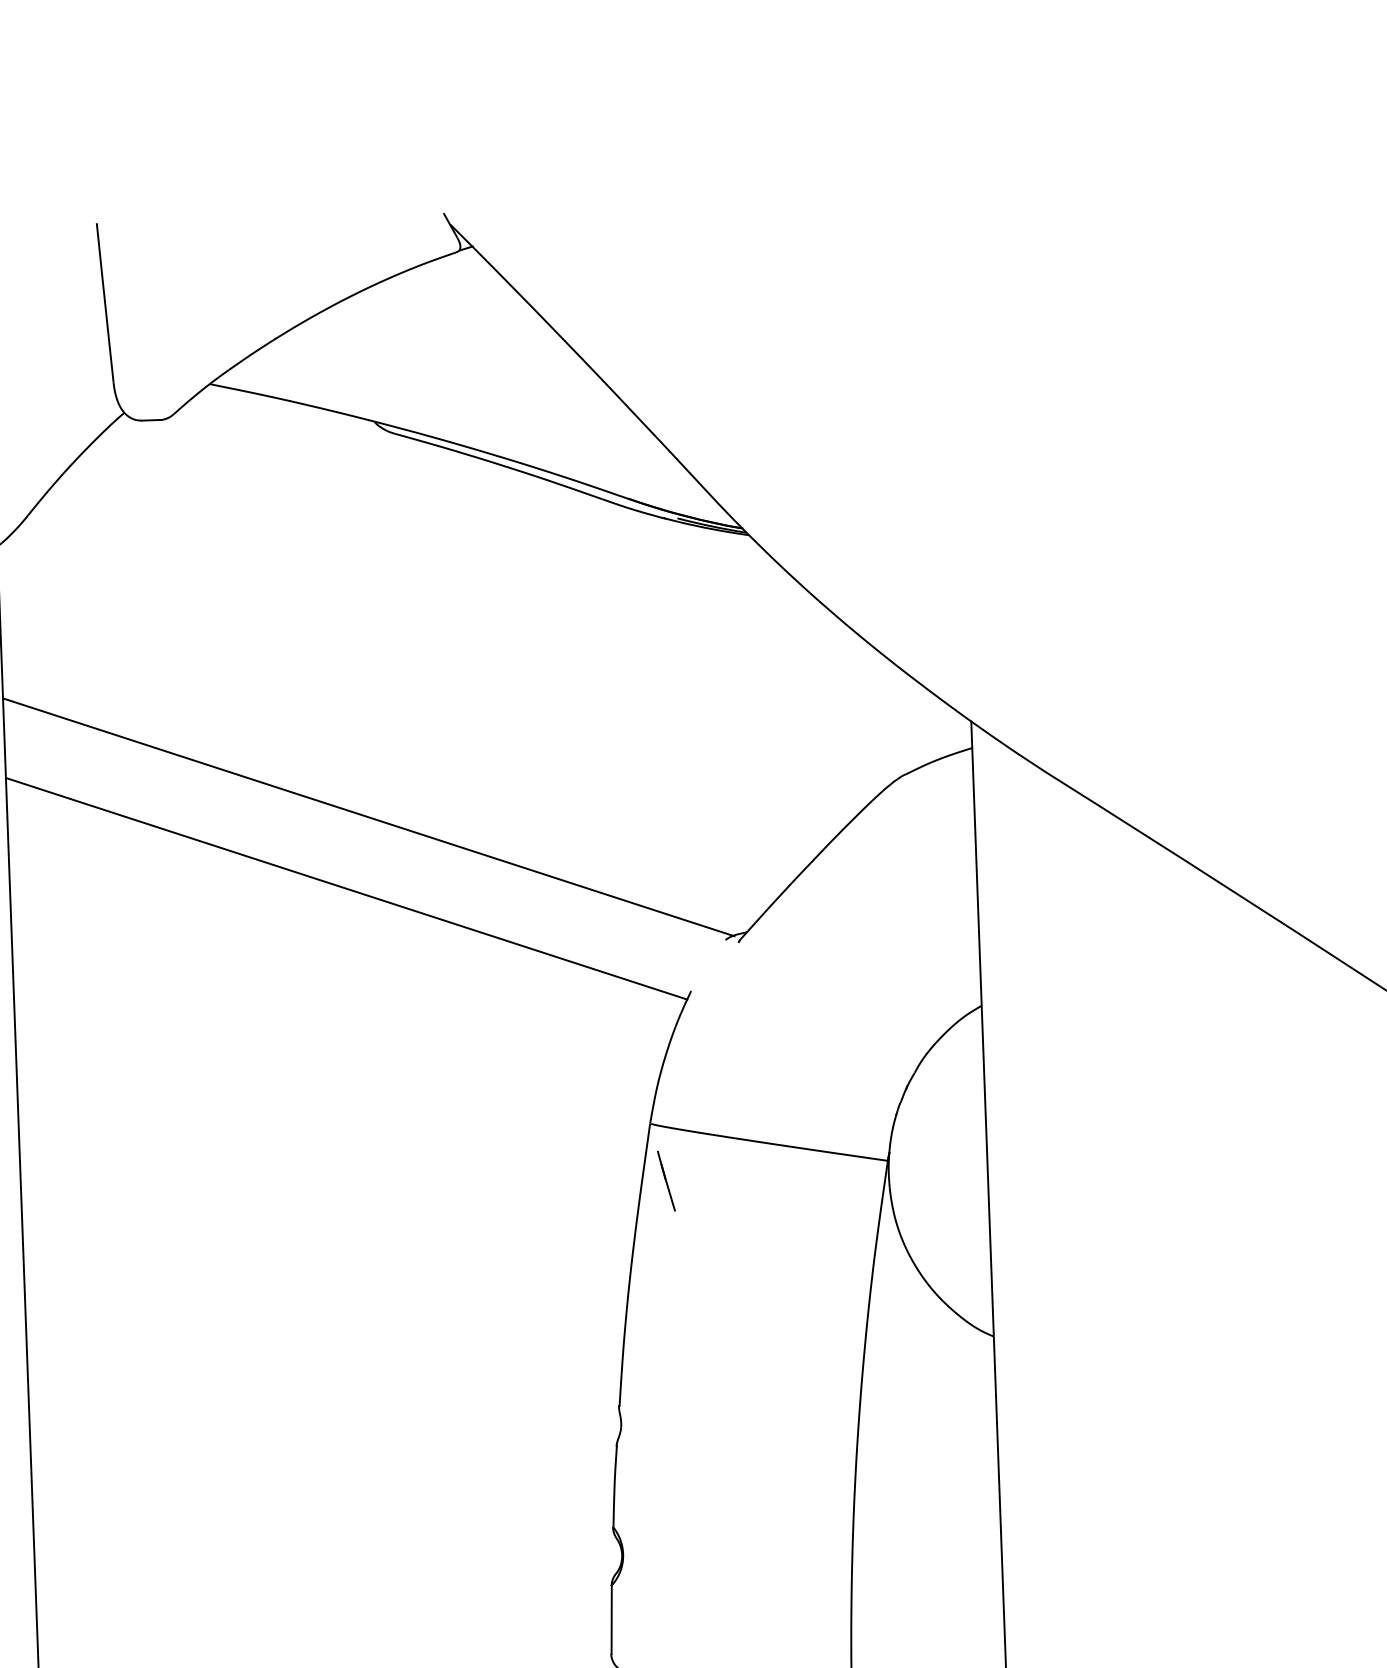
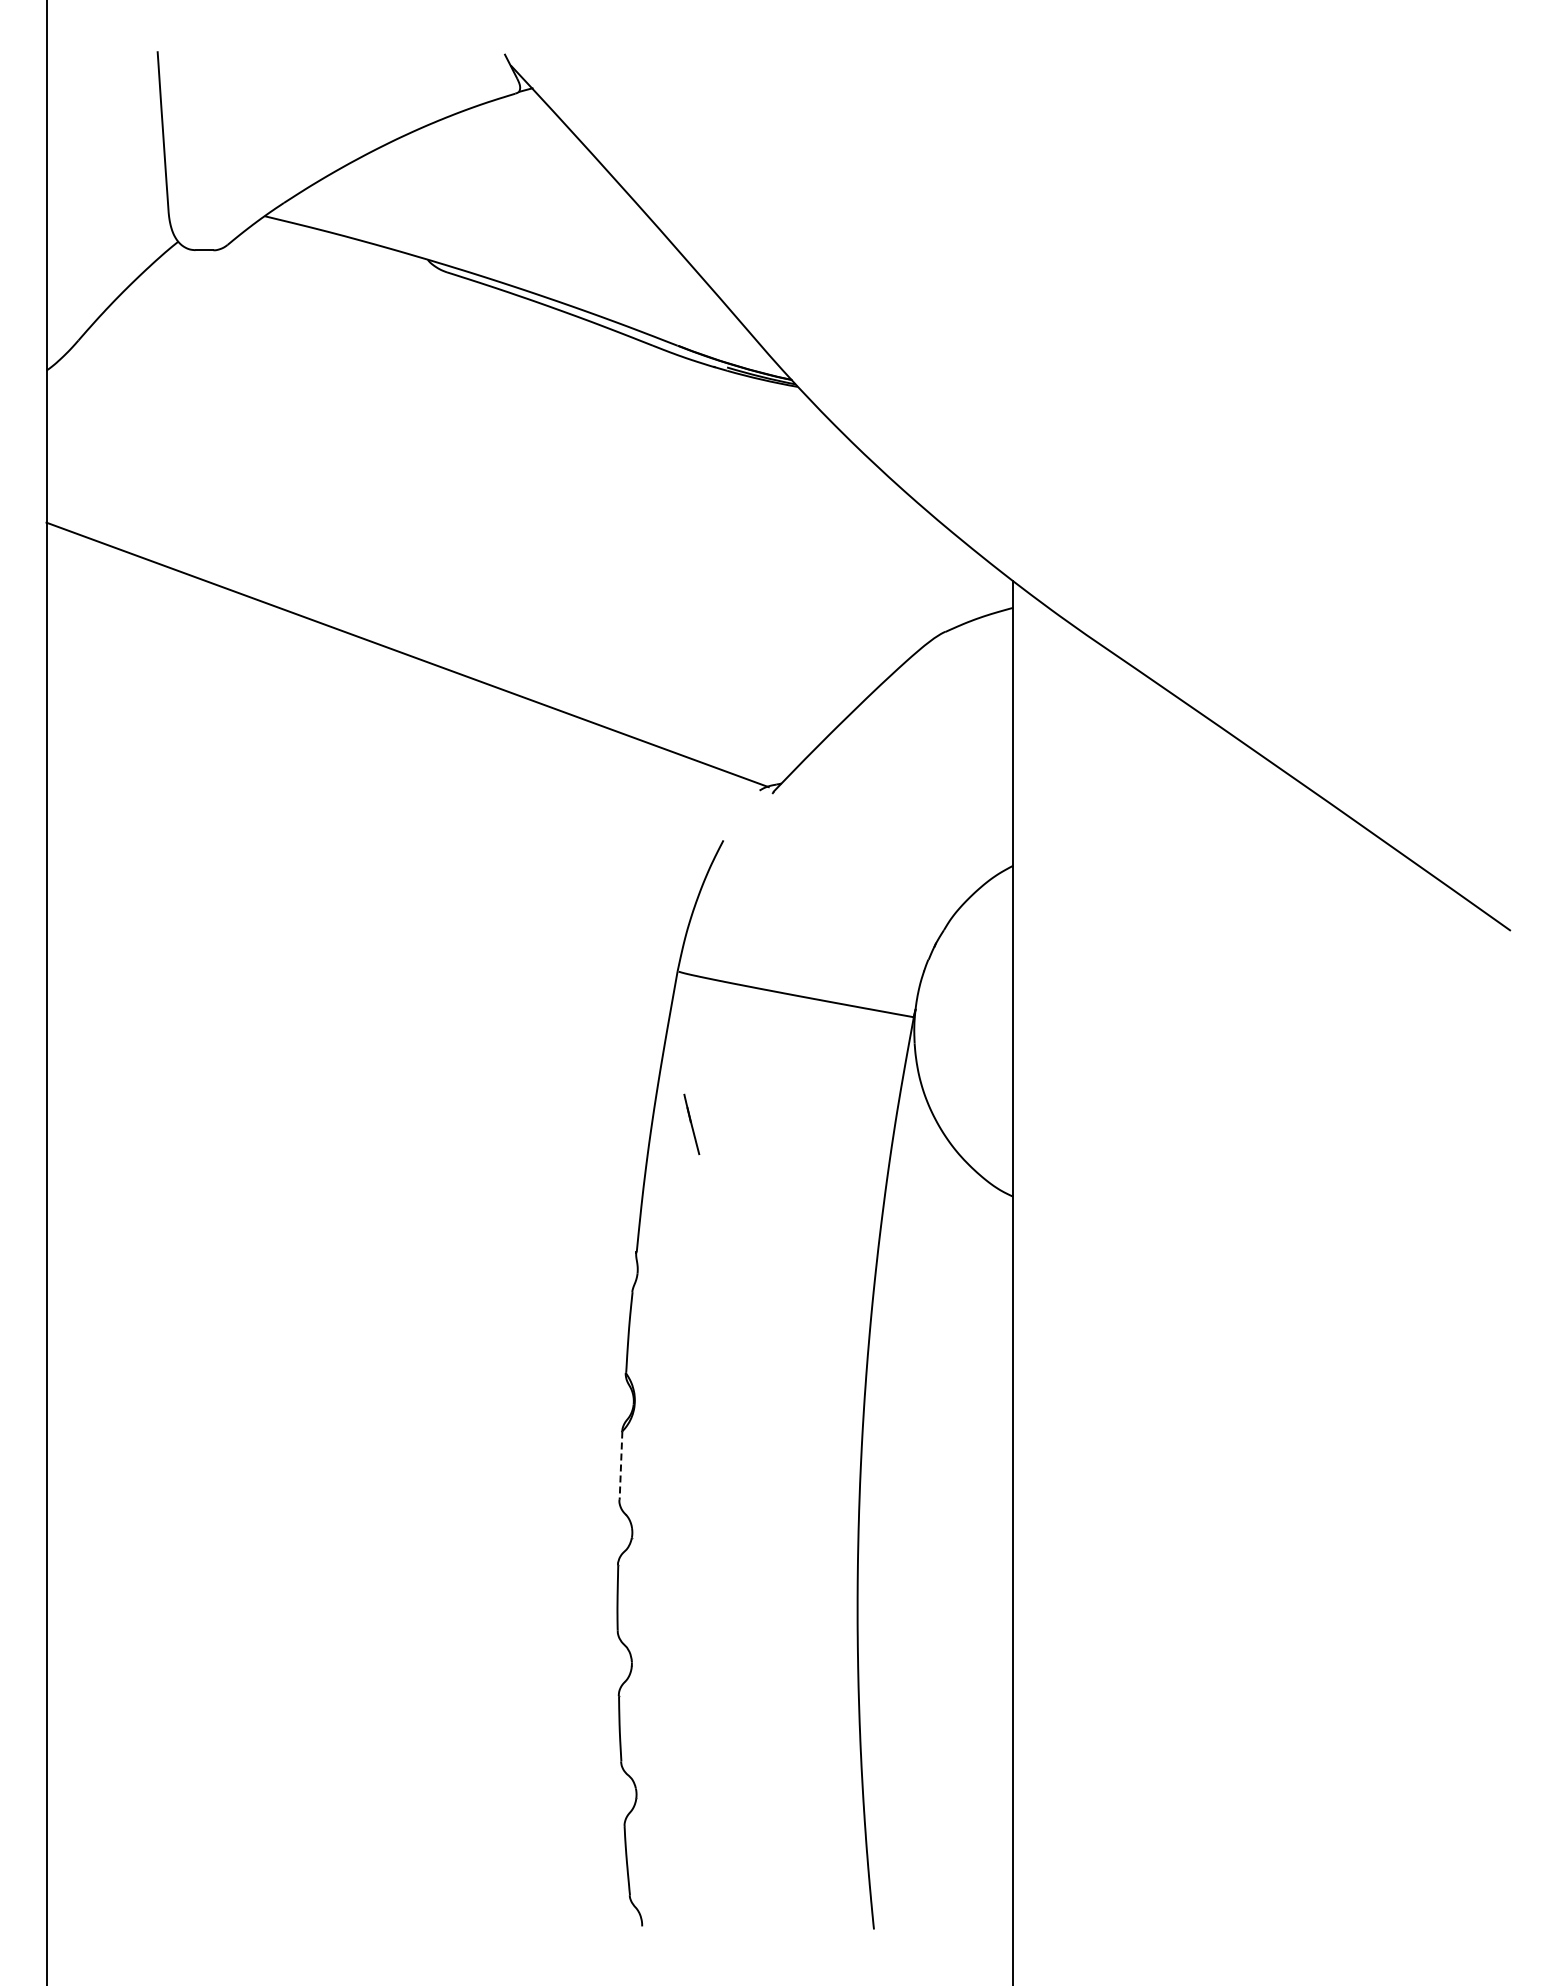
line: (346, 888) -> (382, 725), removed
line: (666, 1181) -> (691, 1124), moved
line: (612, 1620) -> (621, 1466), solid -> dashed

